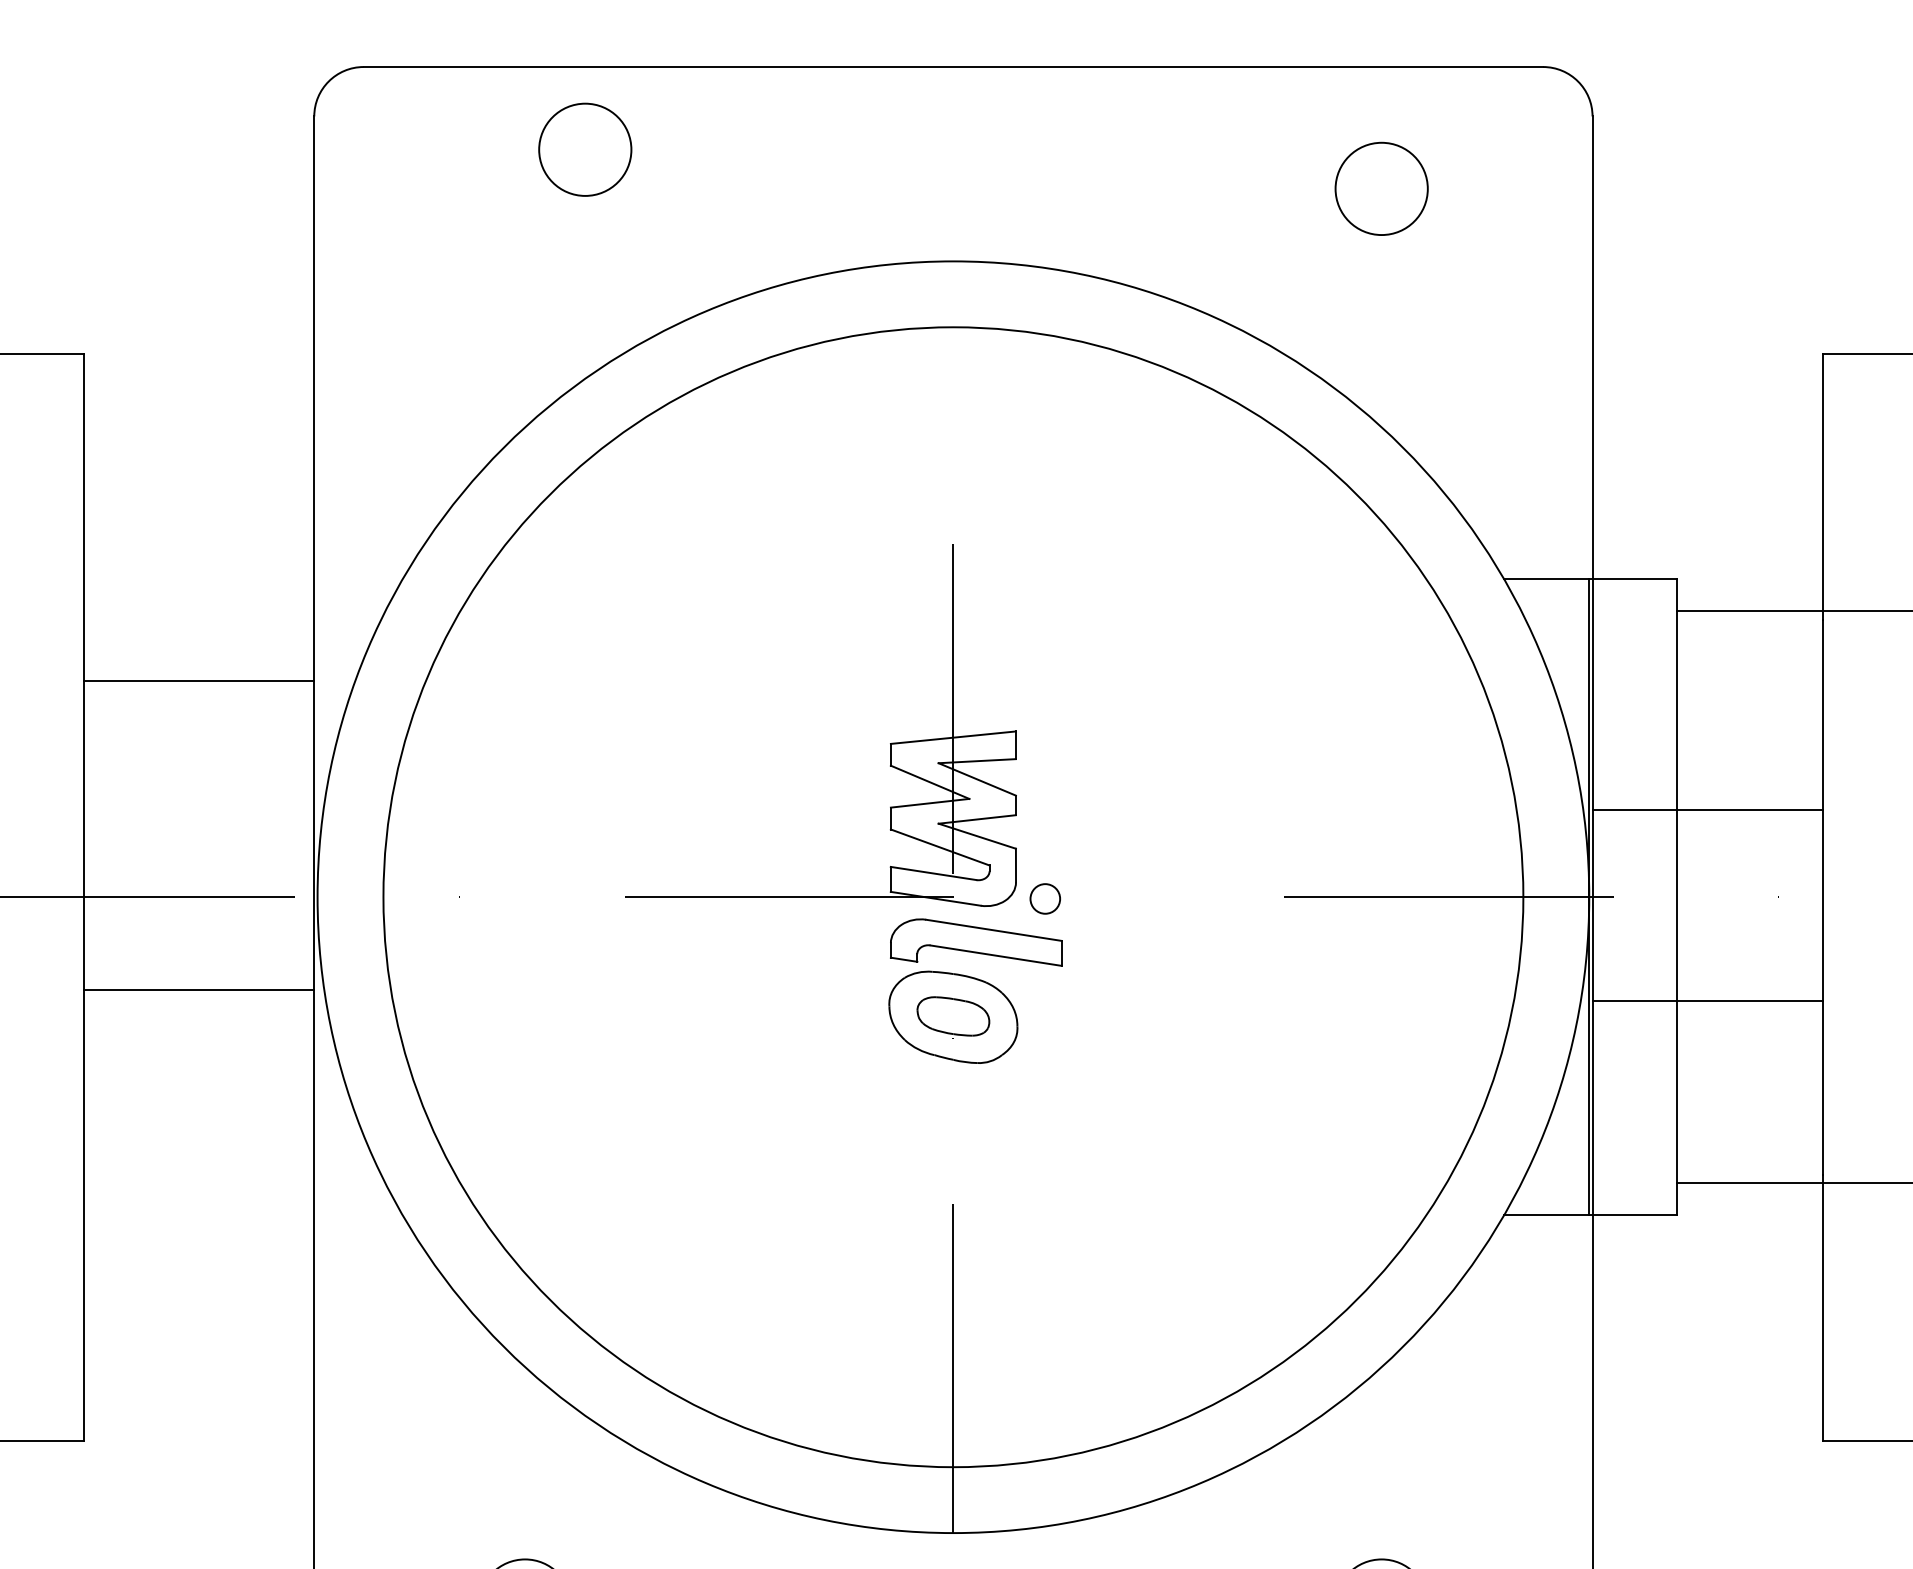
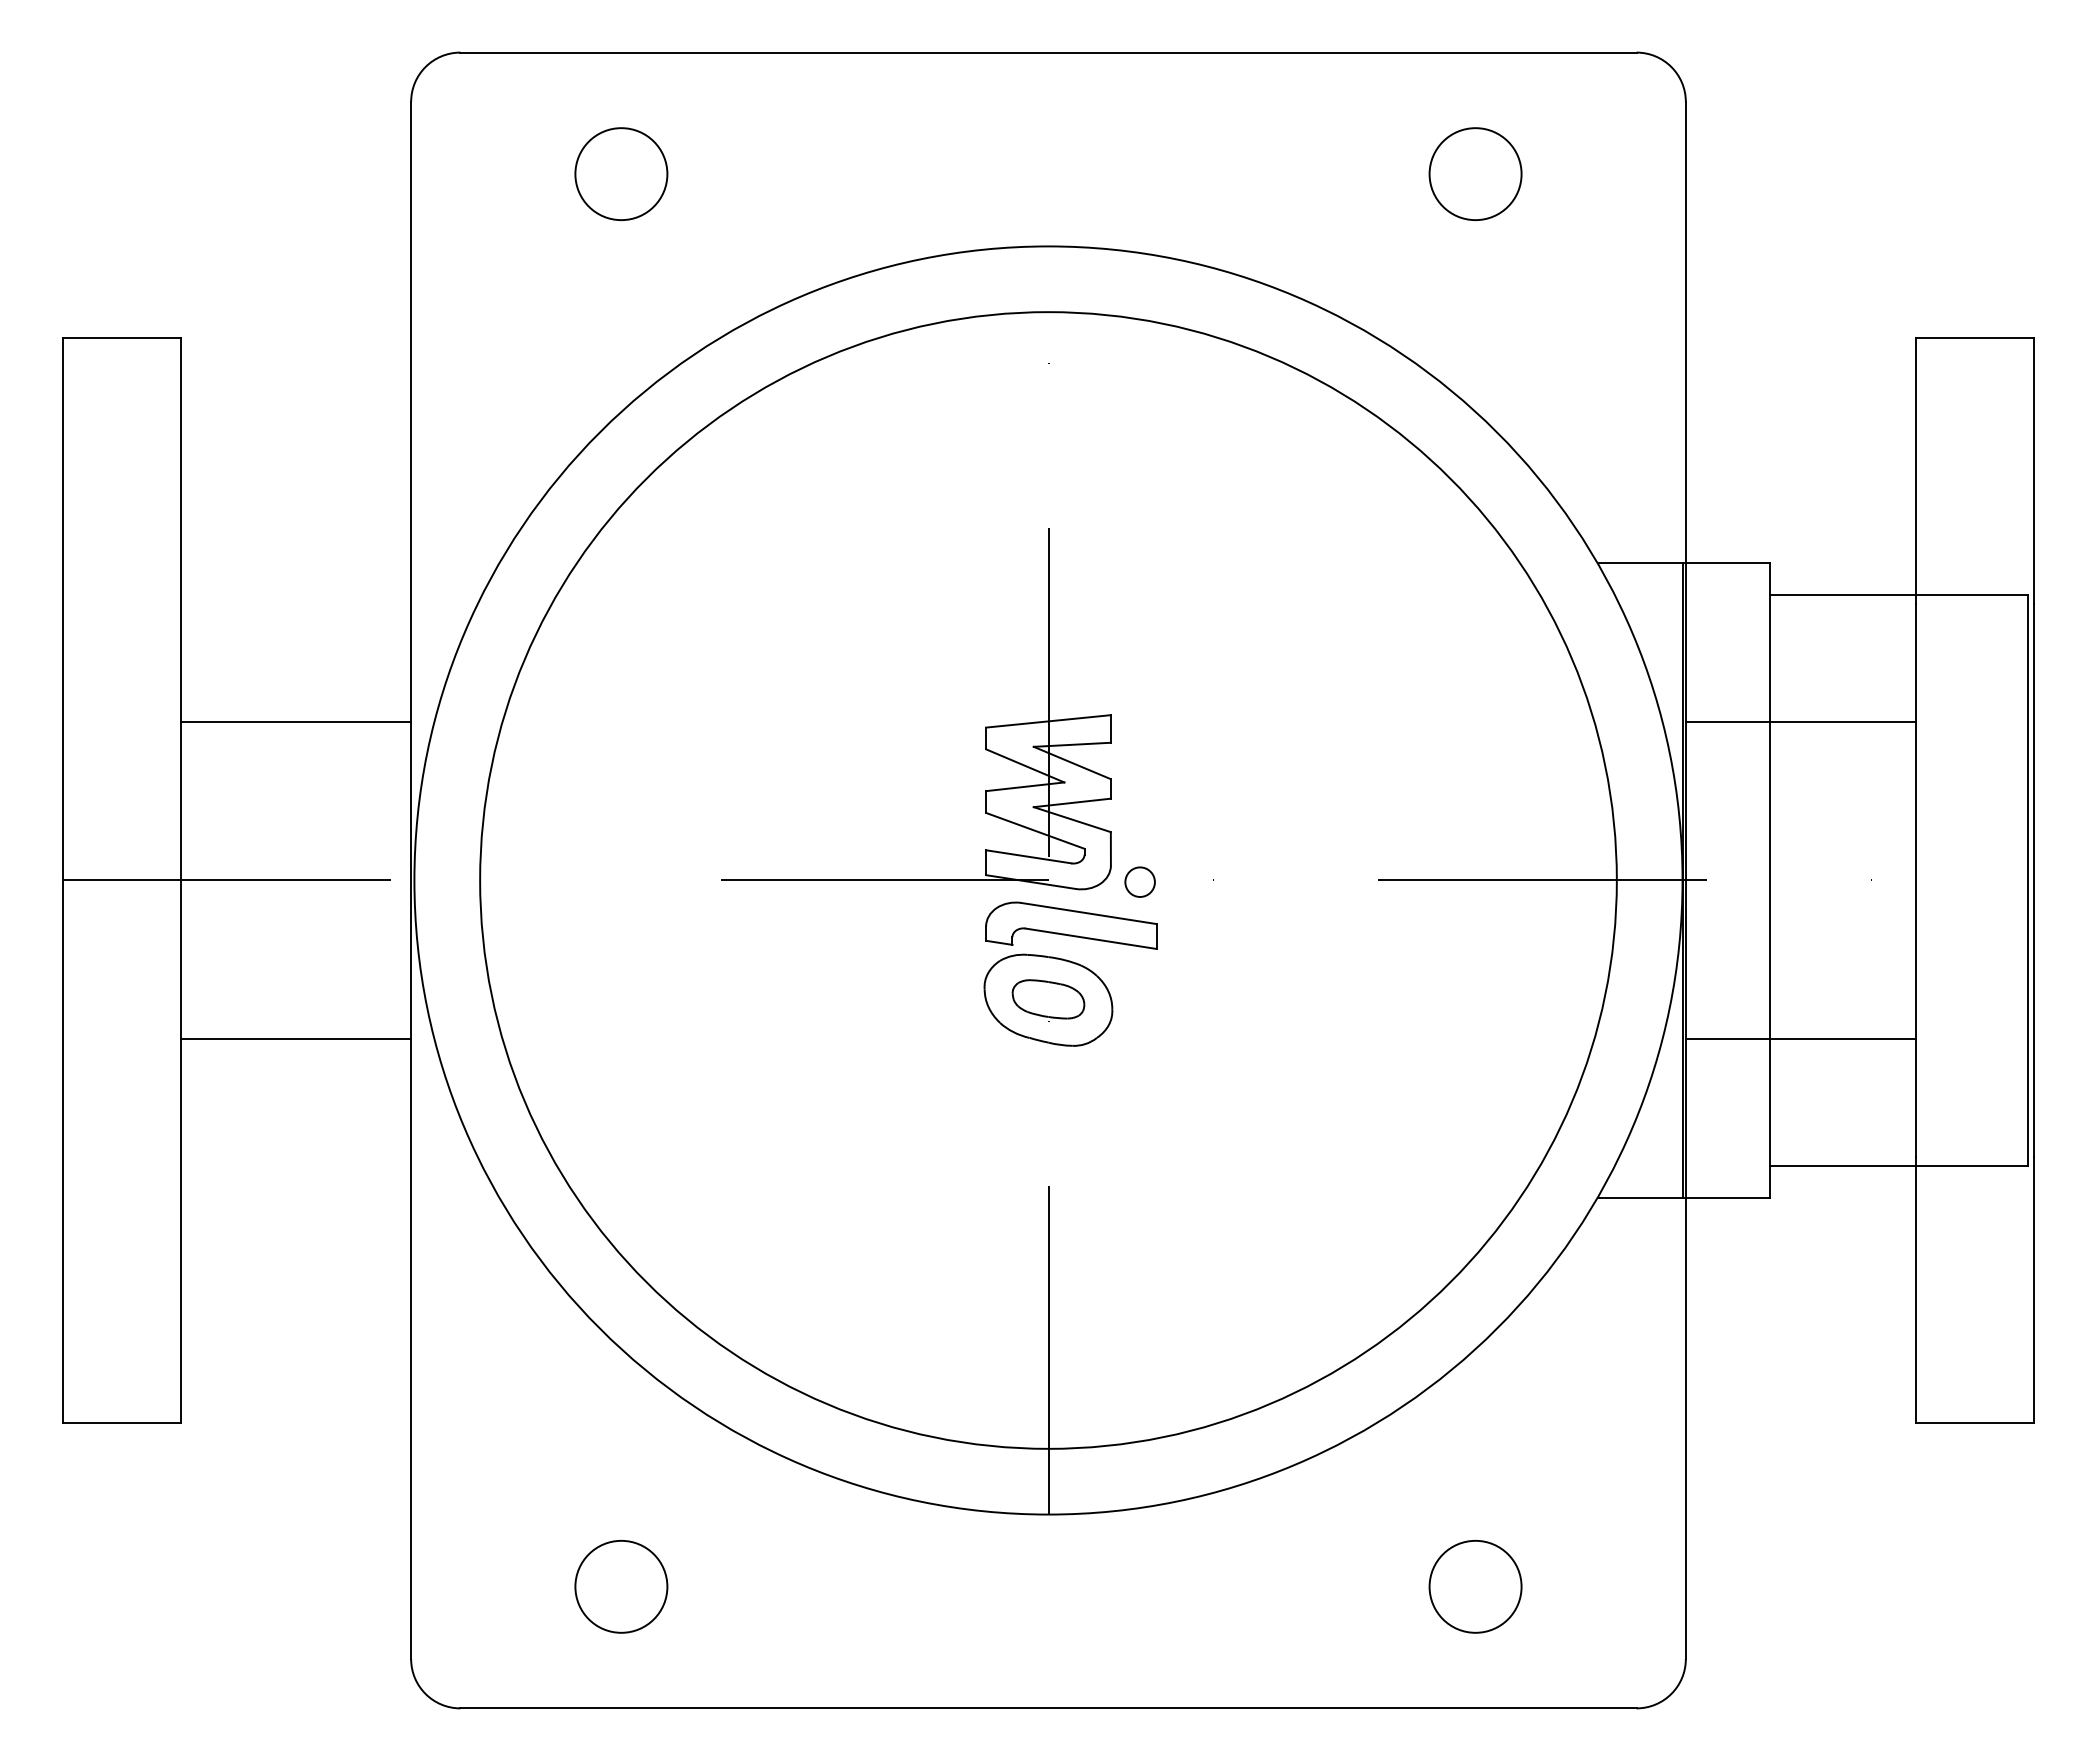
circle: (585, 149) -> (621, 173), moved
line: (199, 680) -> (296, 721), moved
line: (1707, 810) -> (1800, 721), moved
line: (199, 990) -> (296, 1039), moved
line: (1707, 1001) -> (1800, 1039), moved

